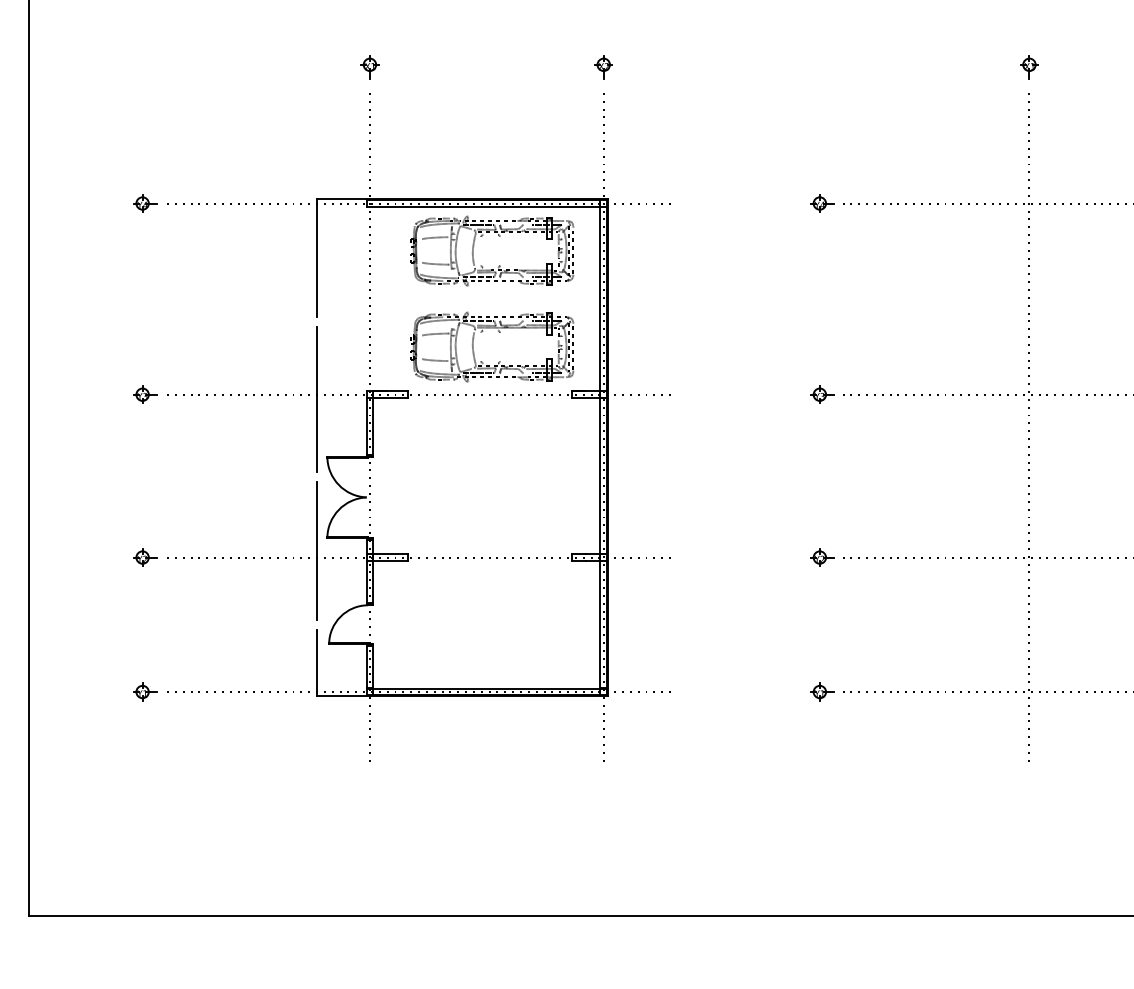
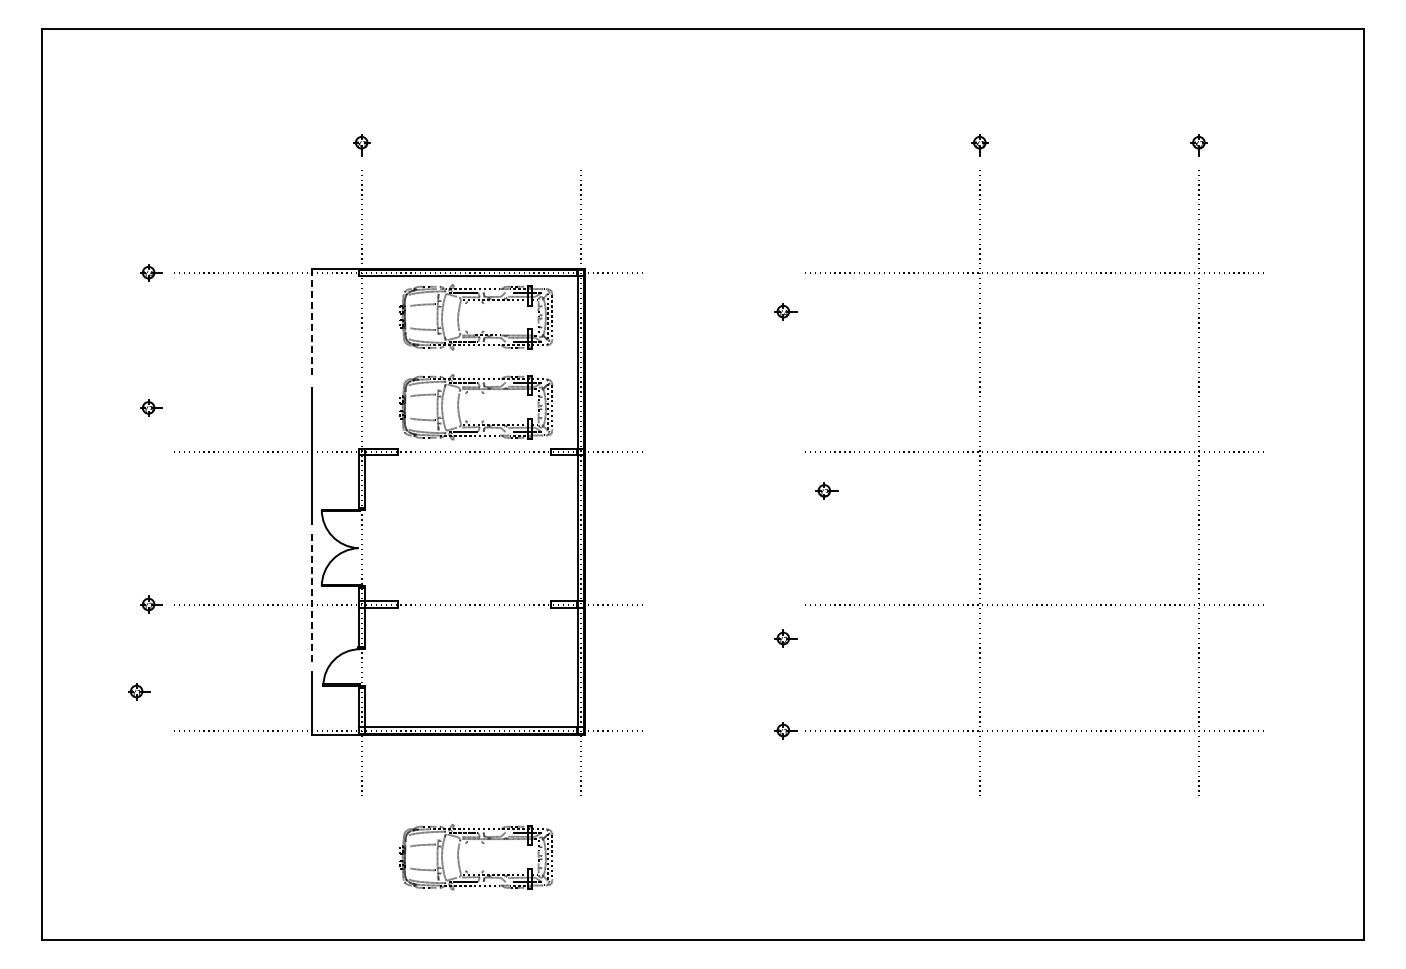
part: (603, 67) -> (580, 145), removed
part: (822, 203) -> (785, 311), moved
line: (316, 258) -> (311, 324), solid -> dashed
part: (145, 394) -> (151, 407), moved
part: (822, 394) -> (826, 490), moved
line: (316, 551) -> (311, 598), solid -> dashed
part: (822, 557) -> (785, 638), moved
part: (145, 691) -> (139, 691), moved
part: (498, 841) -> (482, 870), added

